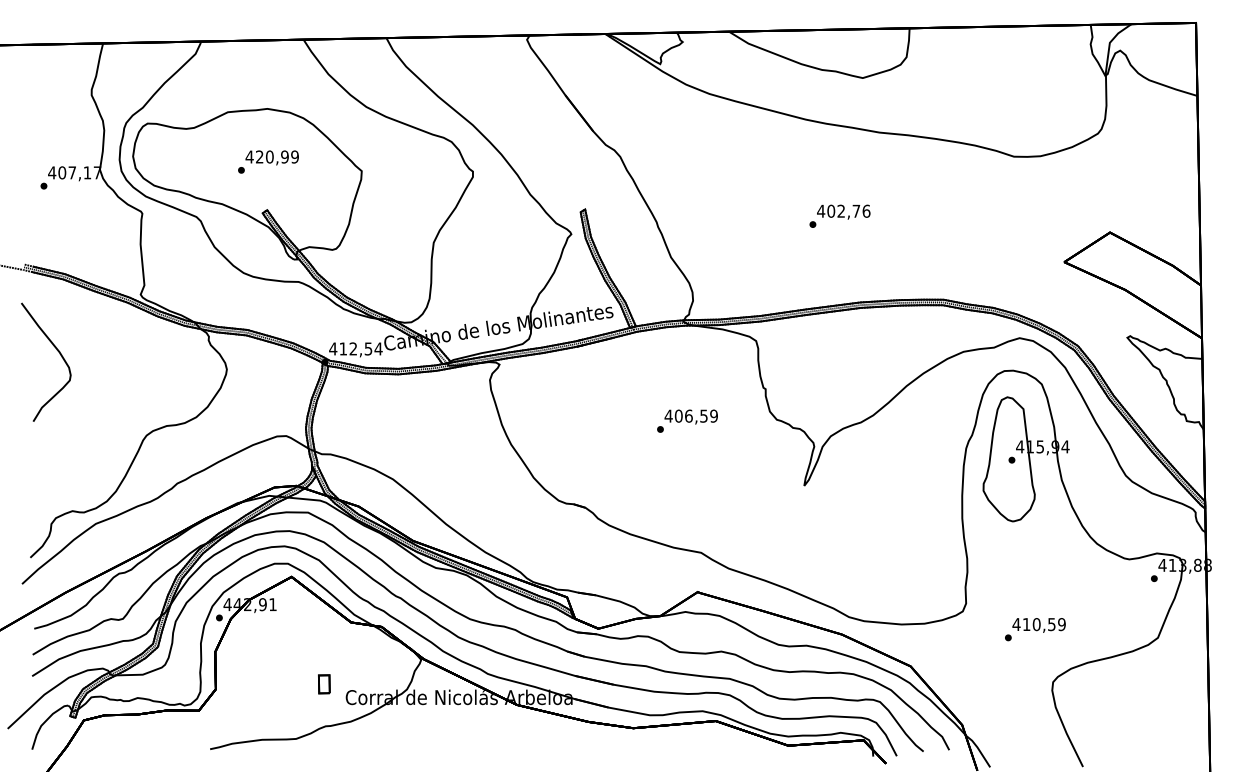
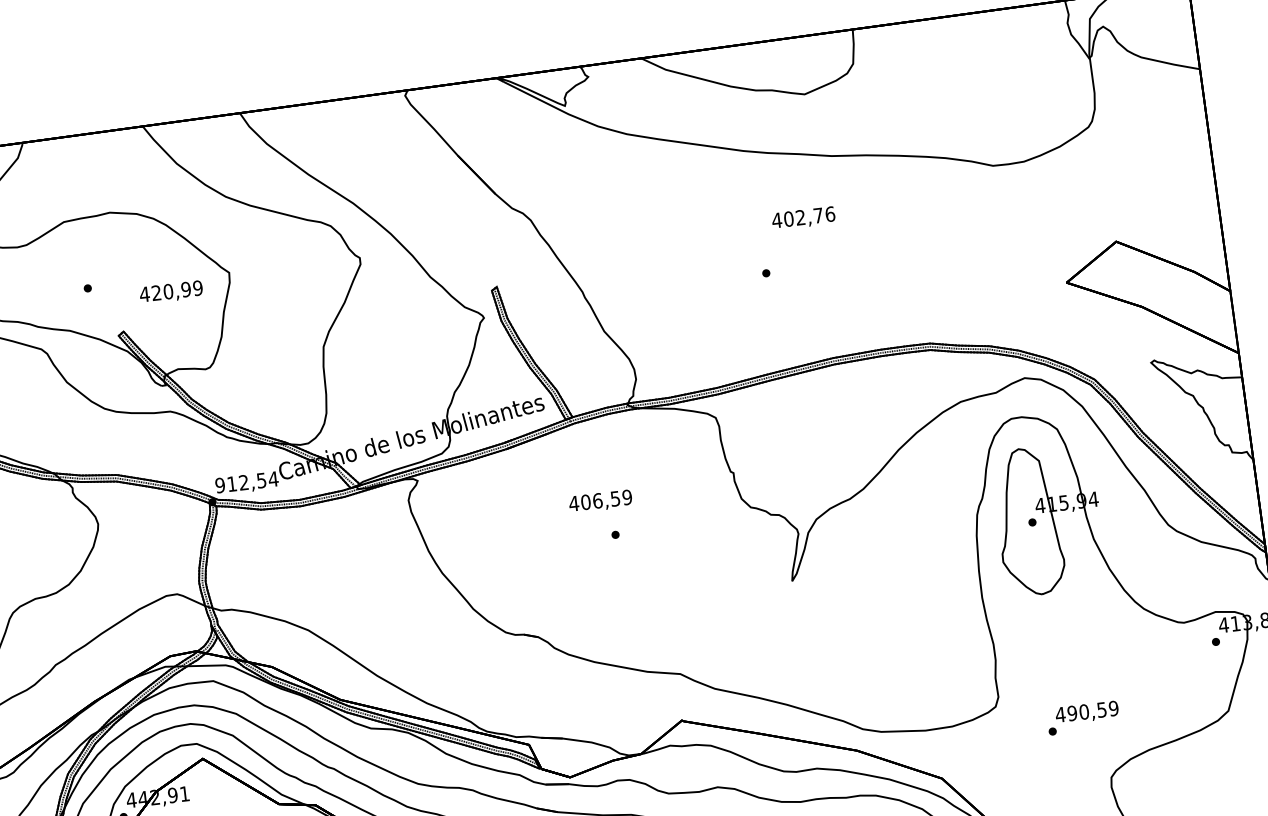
text: (271, 157) -> (170, 292), moved
text: (843, 211) -> (803, 217), moved
text: (333, 348) -> (220, 484), 412,54 -> 912,54
text: (690, 416) -> (599, 501), moved
text: (1026, 624) -> (1072, 713), 410,59 -> 490,59

